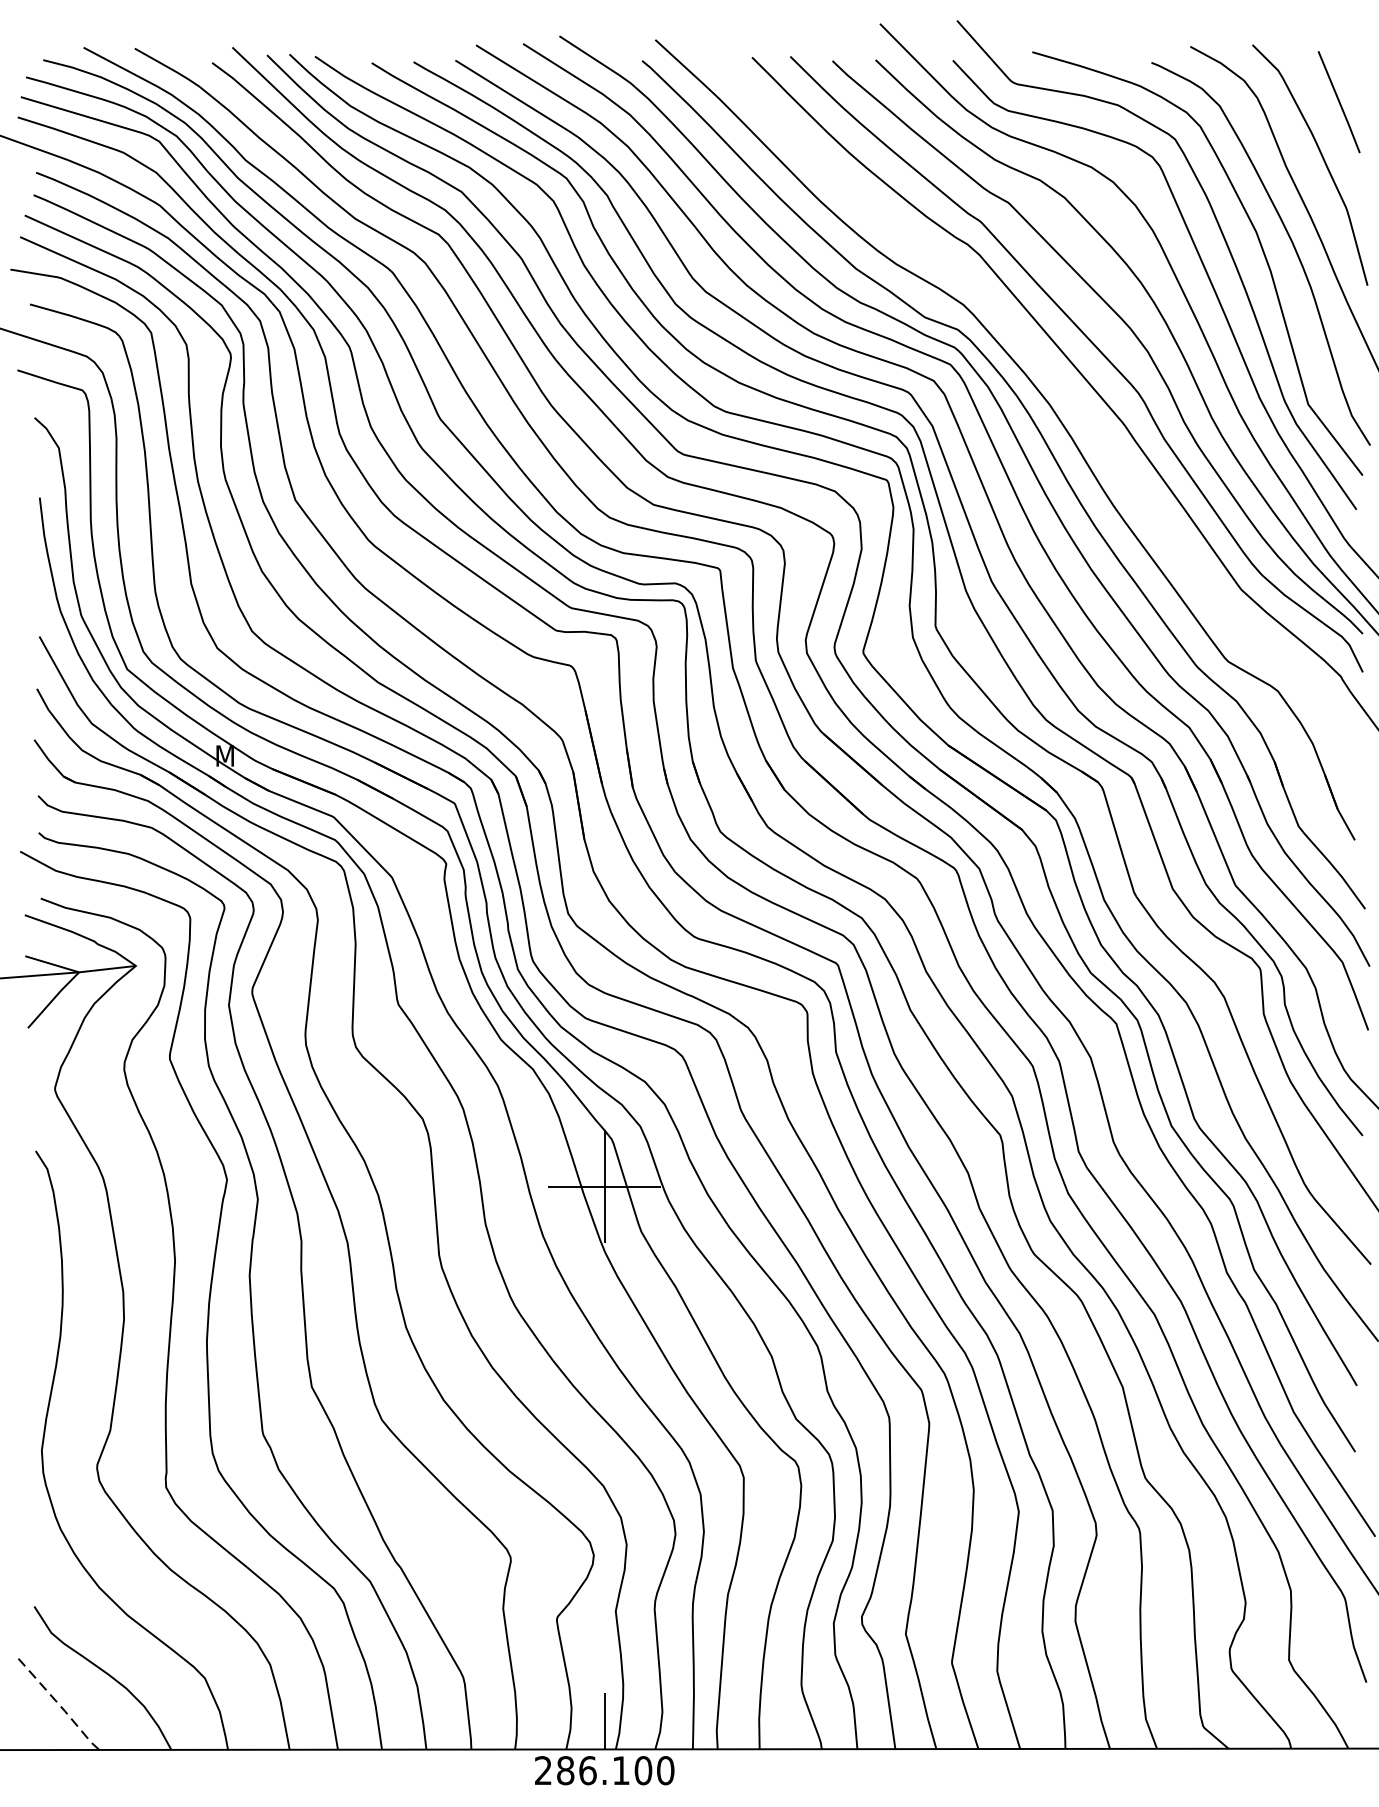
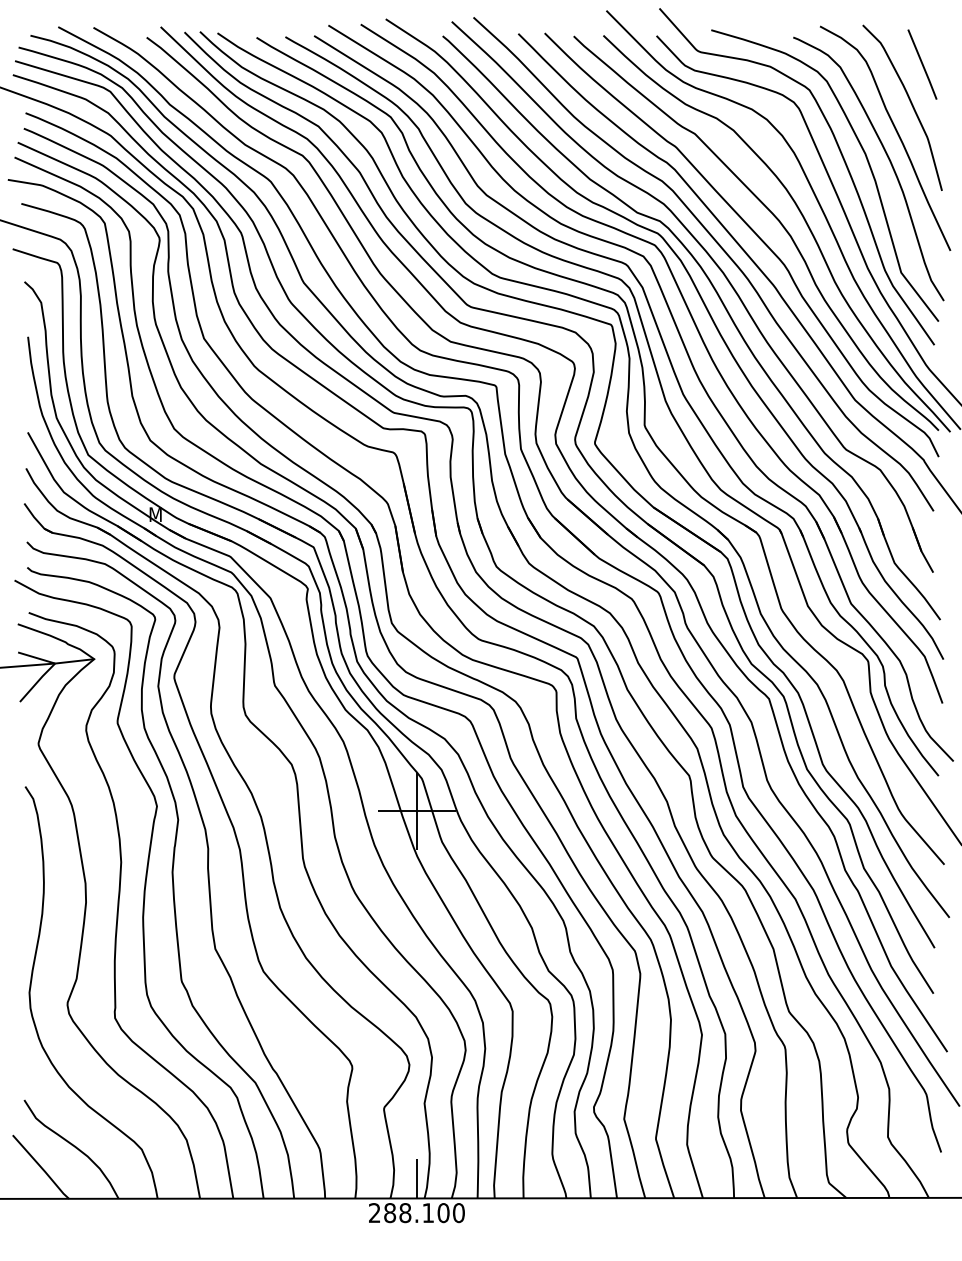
curve: (1047, 370) -> (721, 249), added
line: (59, 1704) -> (41, 1167), dashed -> solid
text: (588, 1769) -> (405, 1212), 286.100 -> 288.100

